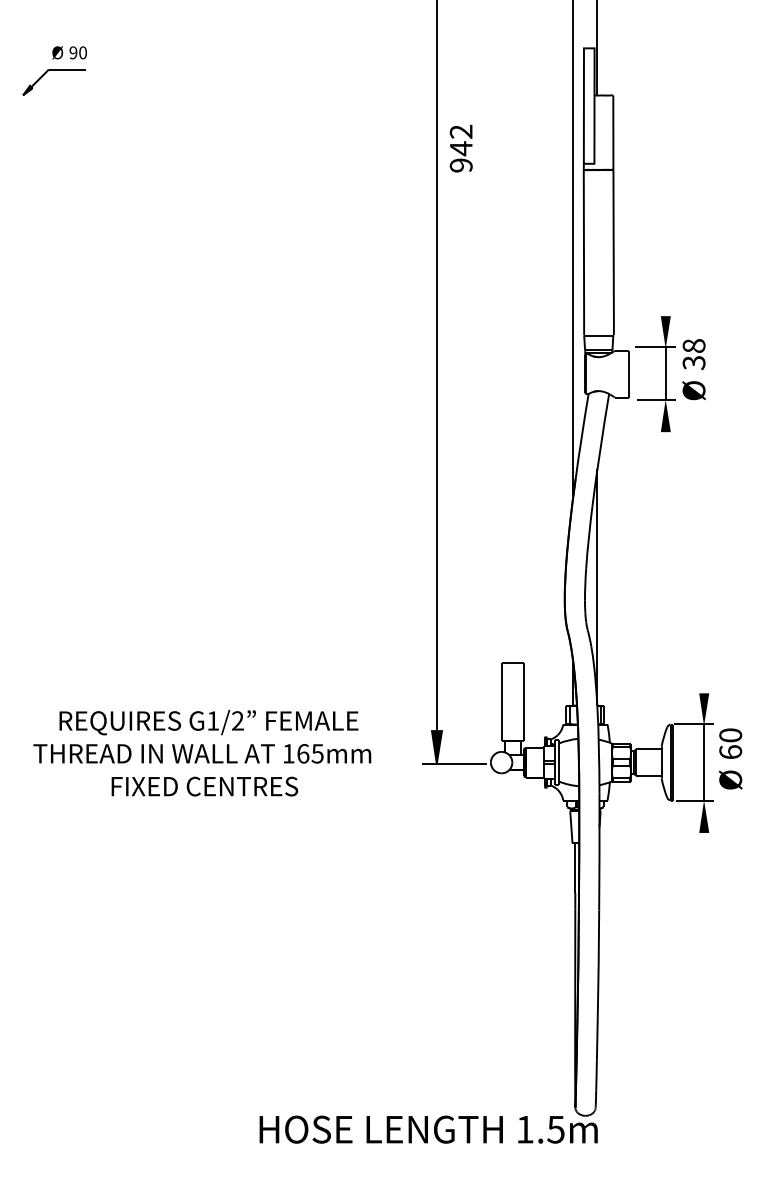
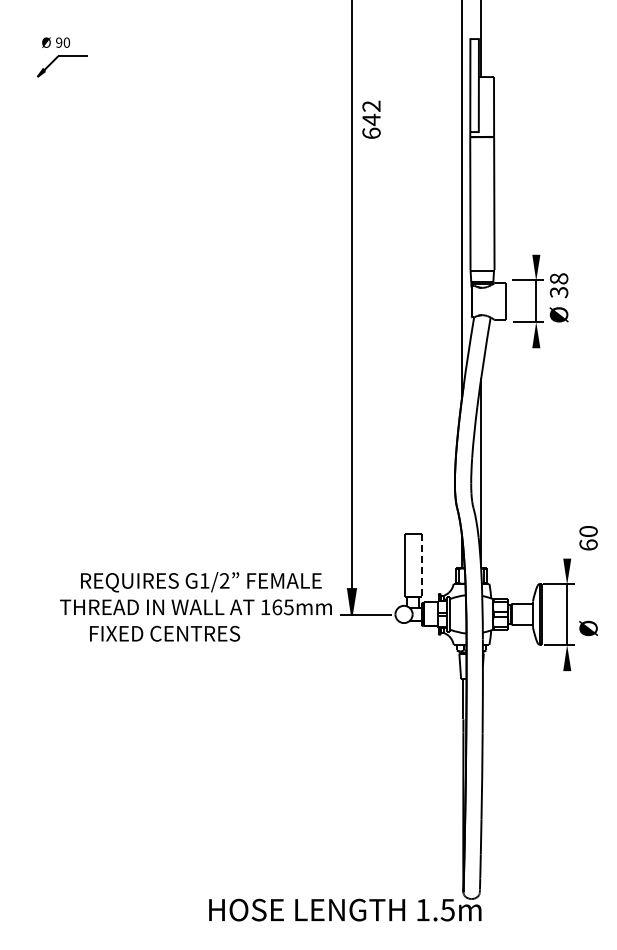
part: (46, 73) -> (56, 59), moved
text: (461, 165) -> (371, 133), 942 -> 642
line: (523, 701) -> (421, 565), solid -> dashed
text: (201, 736) -> (195, 593), moved
text: (730, 744) -> (588, 538), moved

